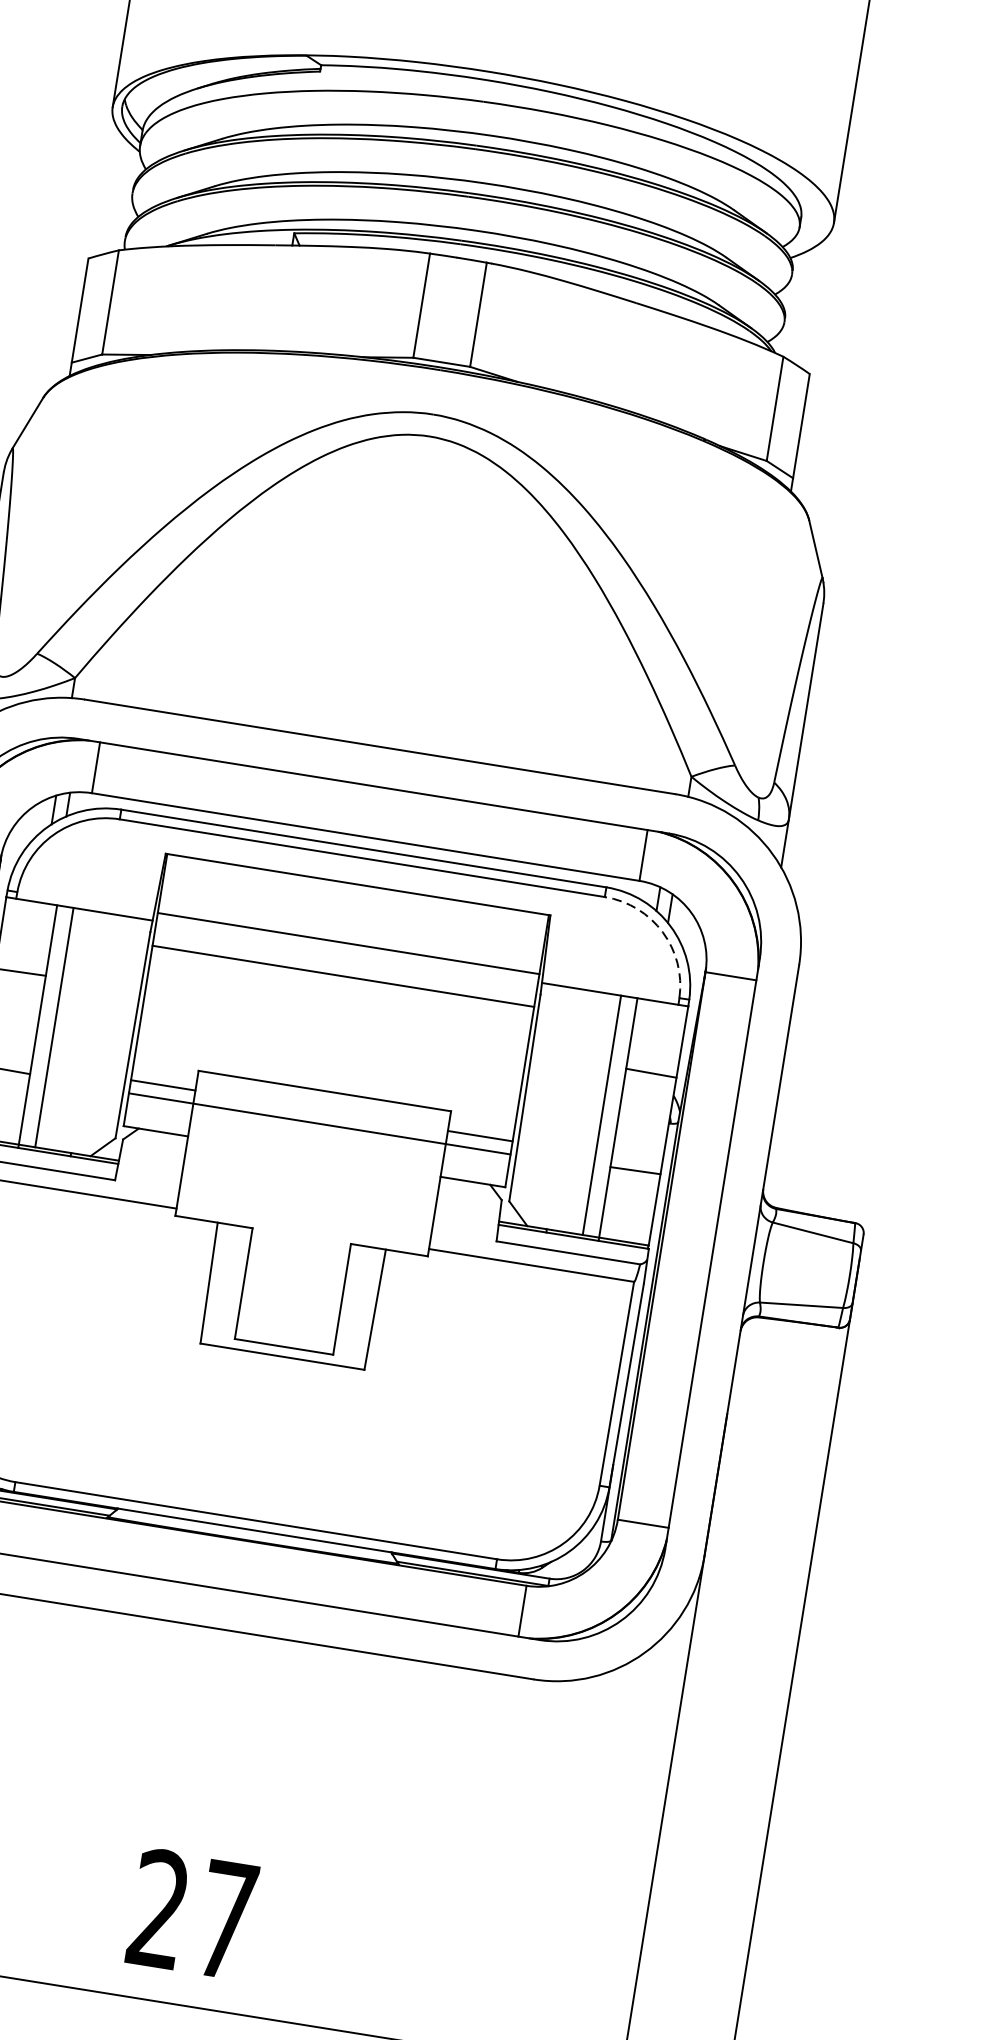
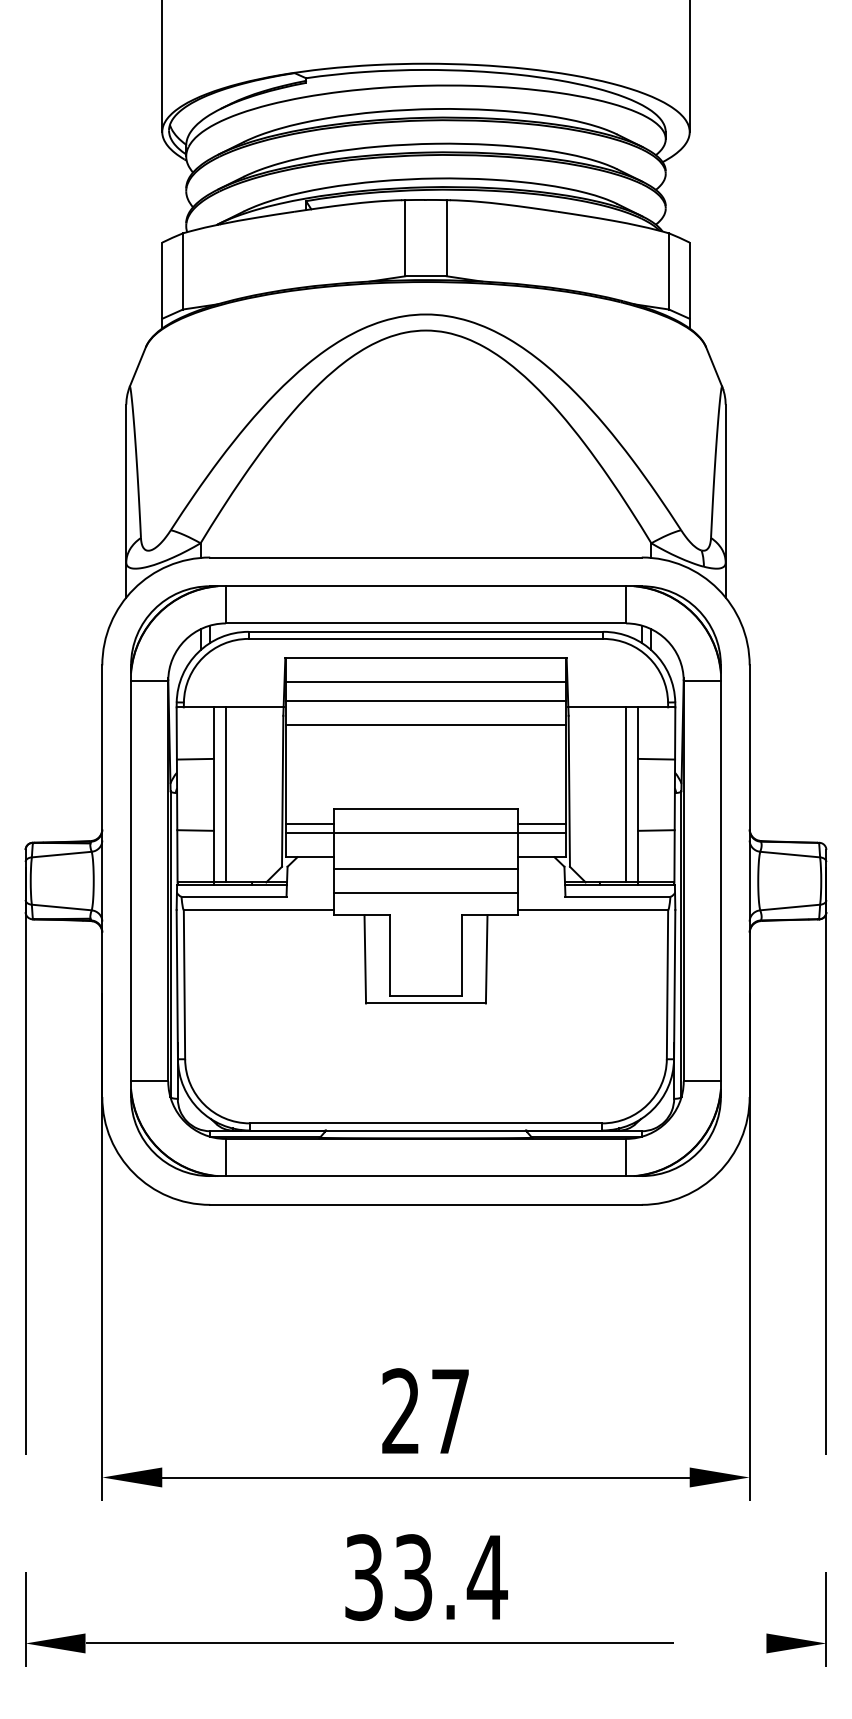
line: (352, 917) -> (425, 682), added
arc: (662, 932) -> (648, 657), dashed -> solid
line: (311, 1173) -> (425, 869), added
line: (305, 1206) -> (425, 893), added

